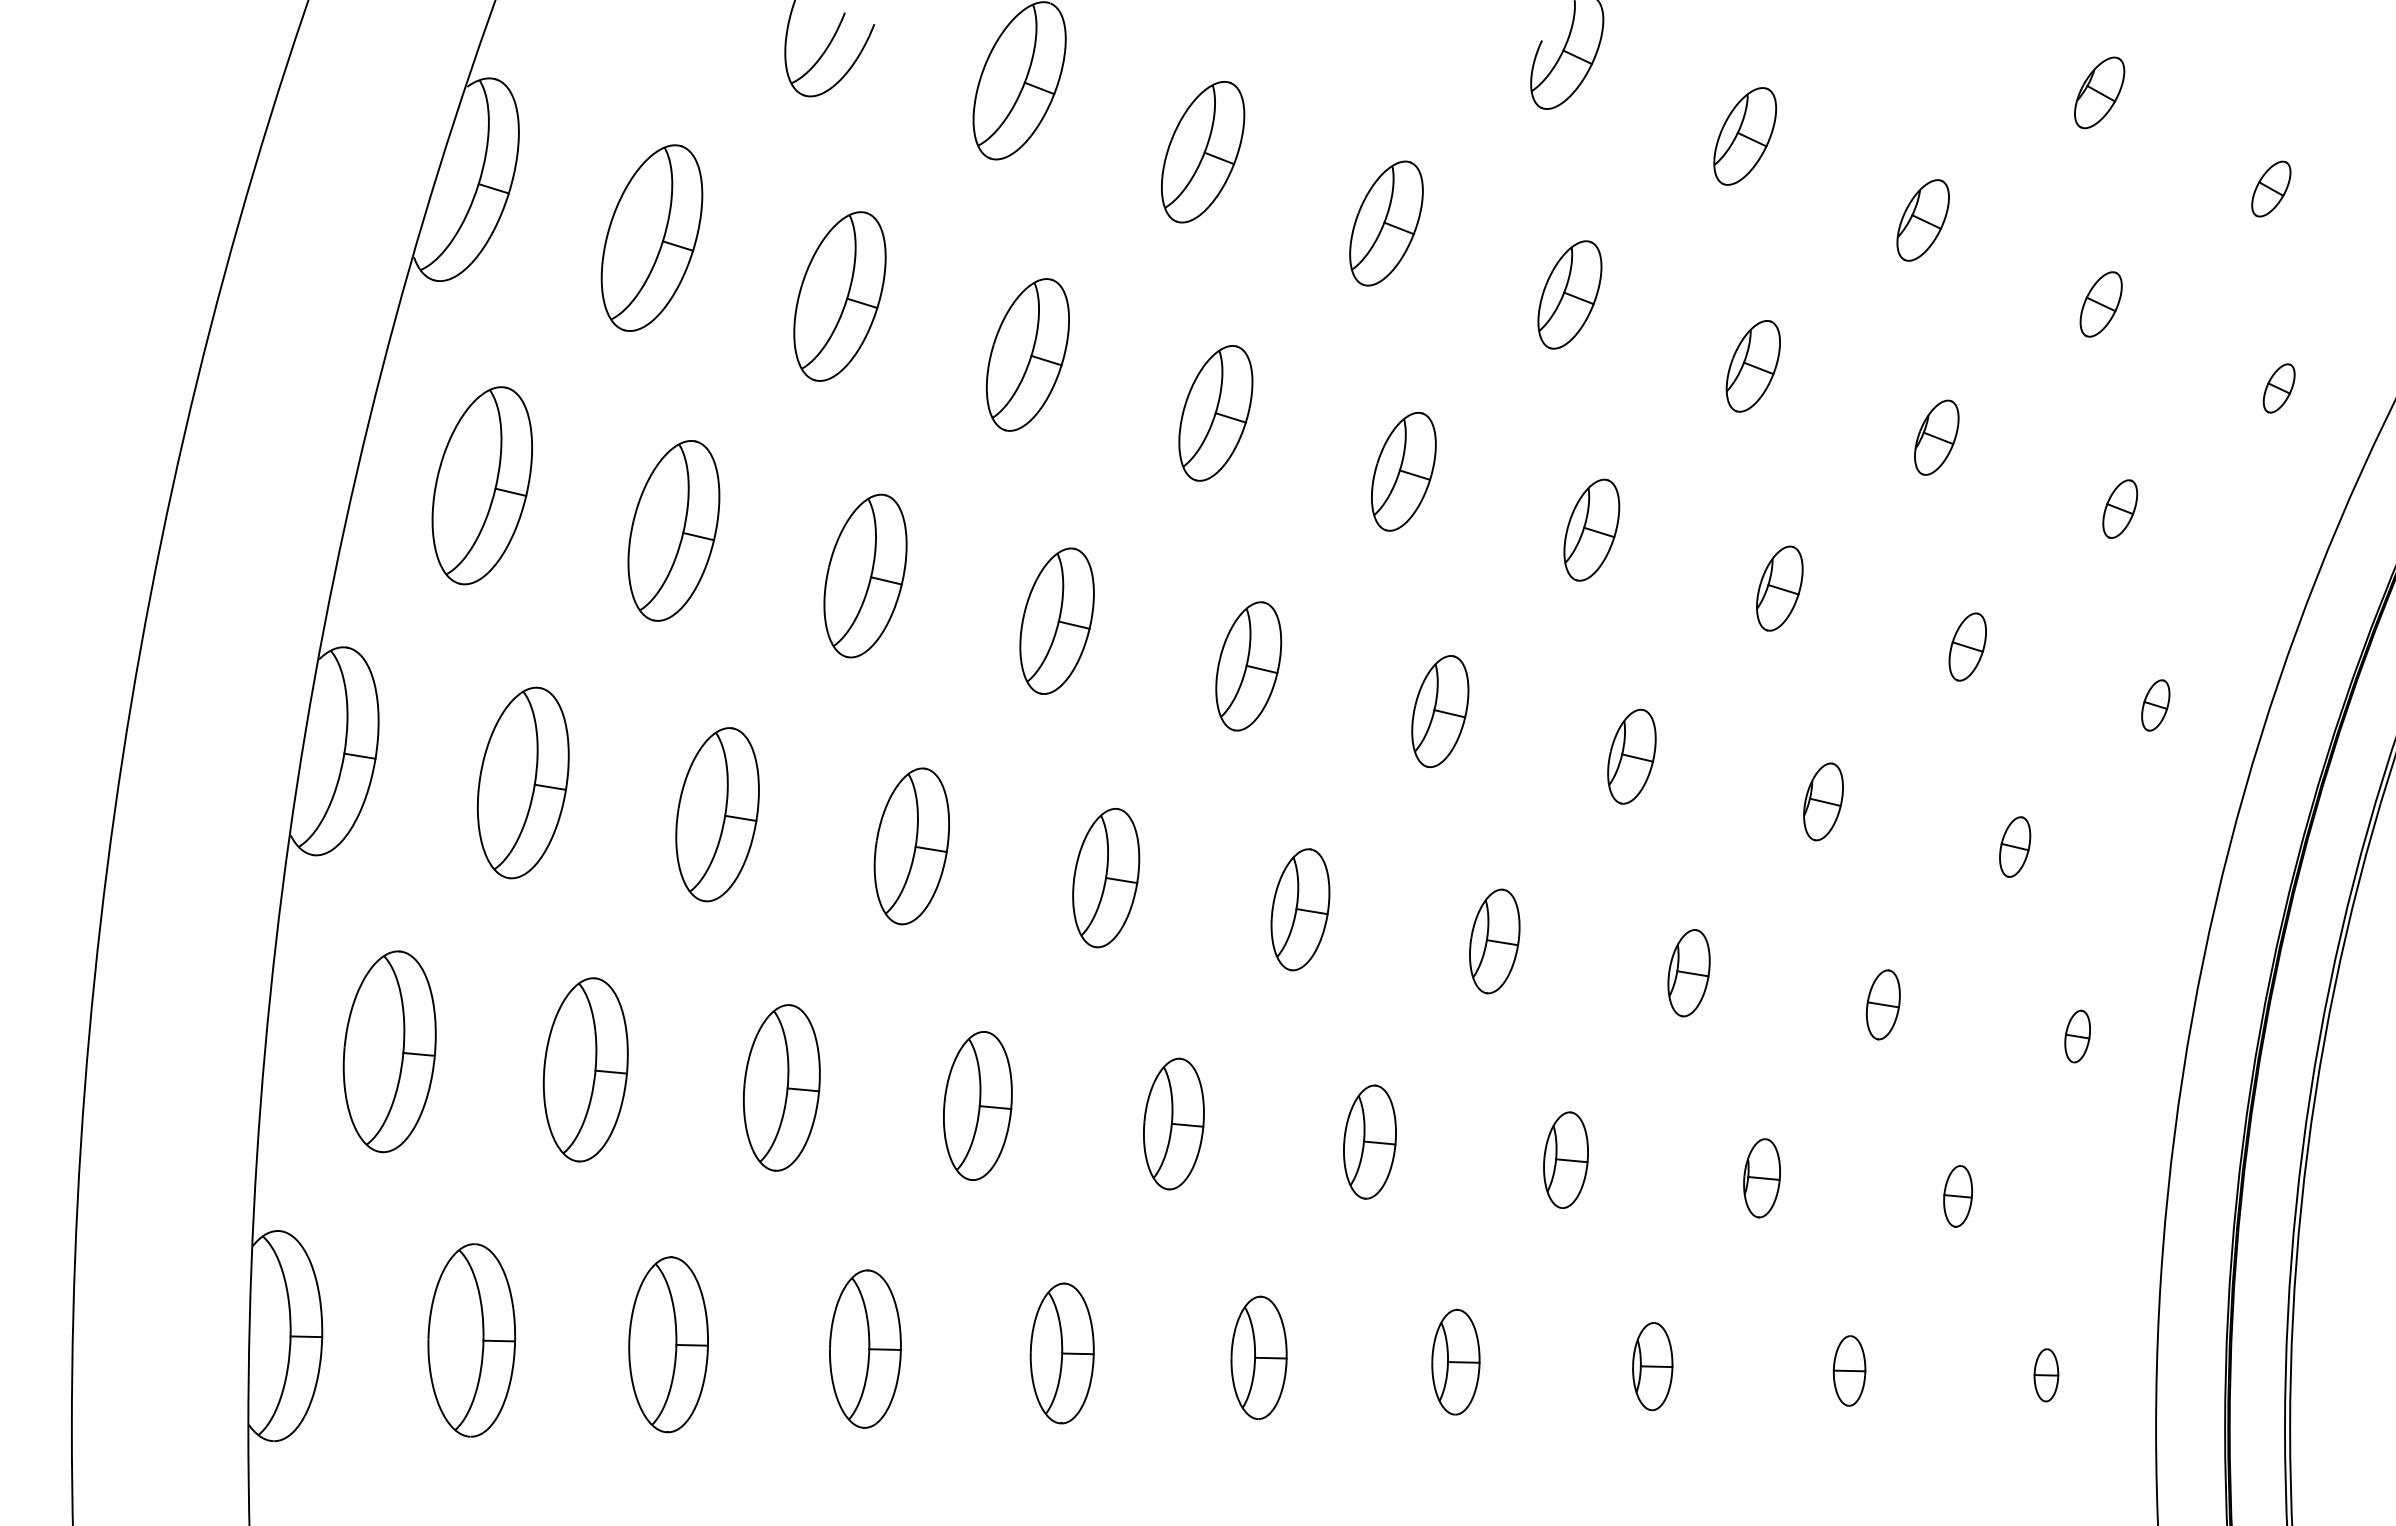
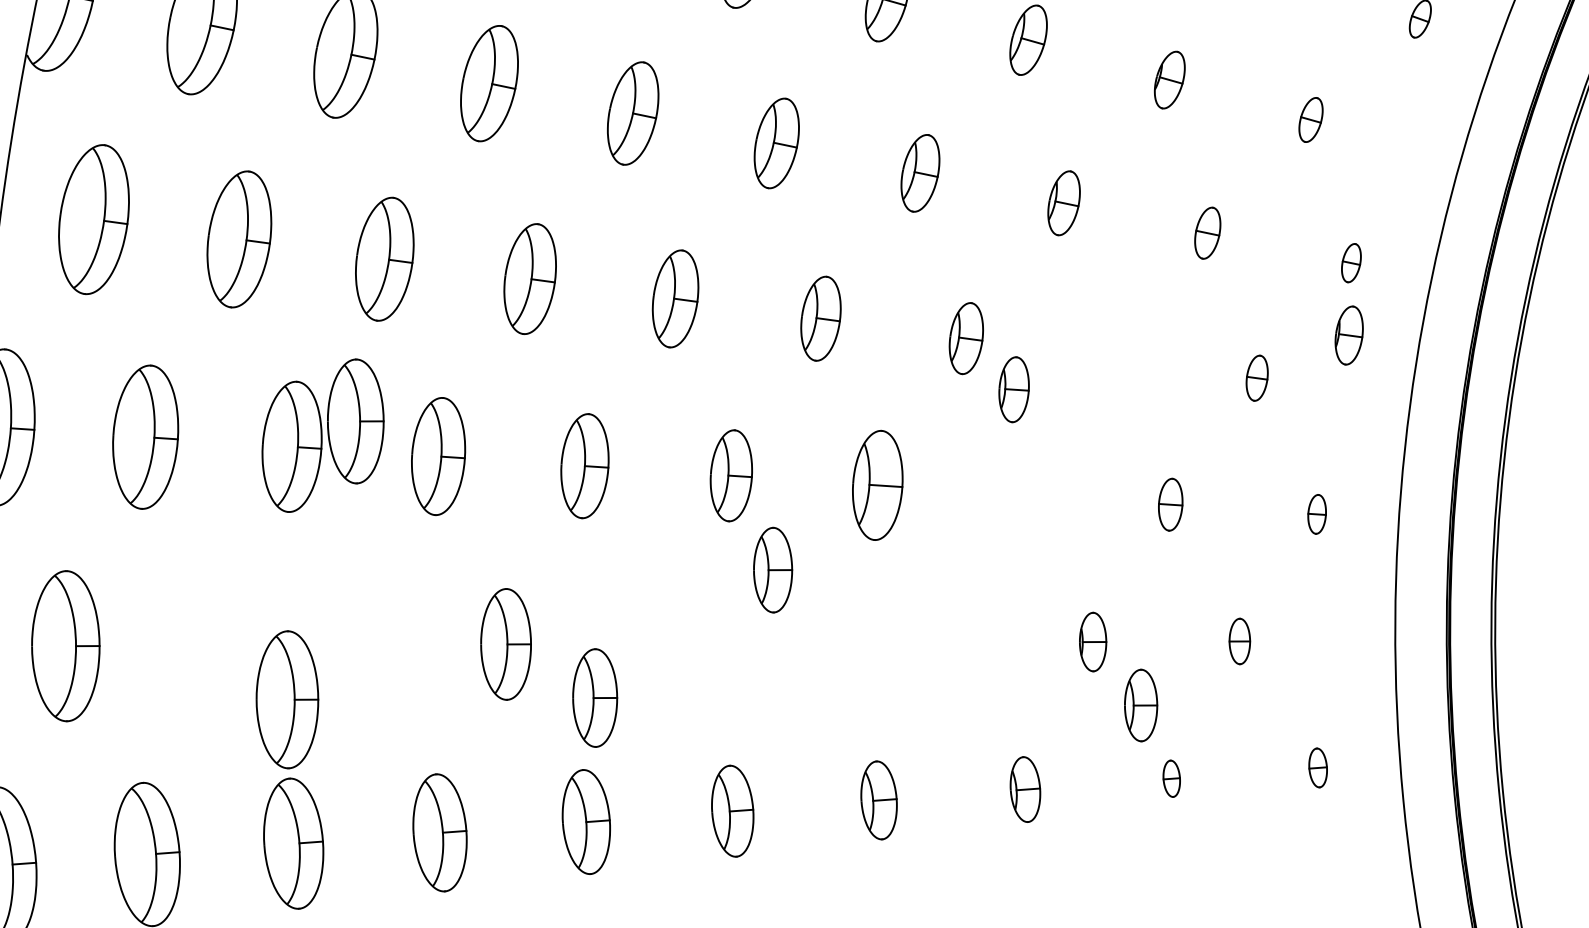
part: (1823, 801) -> (1349, 335), moved
part: (1494, 941) -> (877, 485), size x1.4
part: (1688, 973) -> (1013, 390), moved
part: (585, 1069) -> (287, 699), moved
part: (781, 1087) -> (355, 421), moved
part: (1173, 1123) -> (594, 697), moved
part: (1369, 1141) -> (772, 569), moved
part: (1565, 1159) -> (1140, 705), moved
part: (1849, 1370) -> (1171, 778), size x0.7

